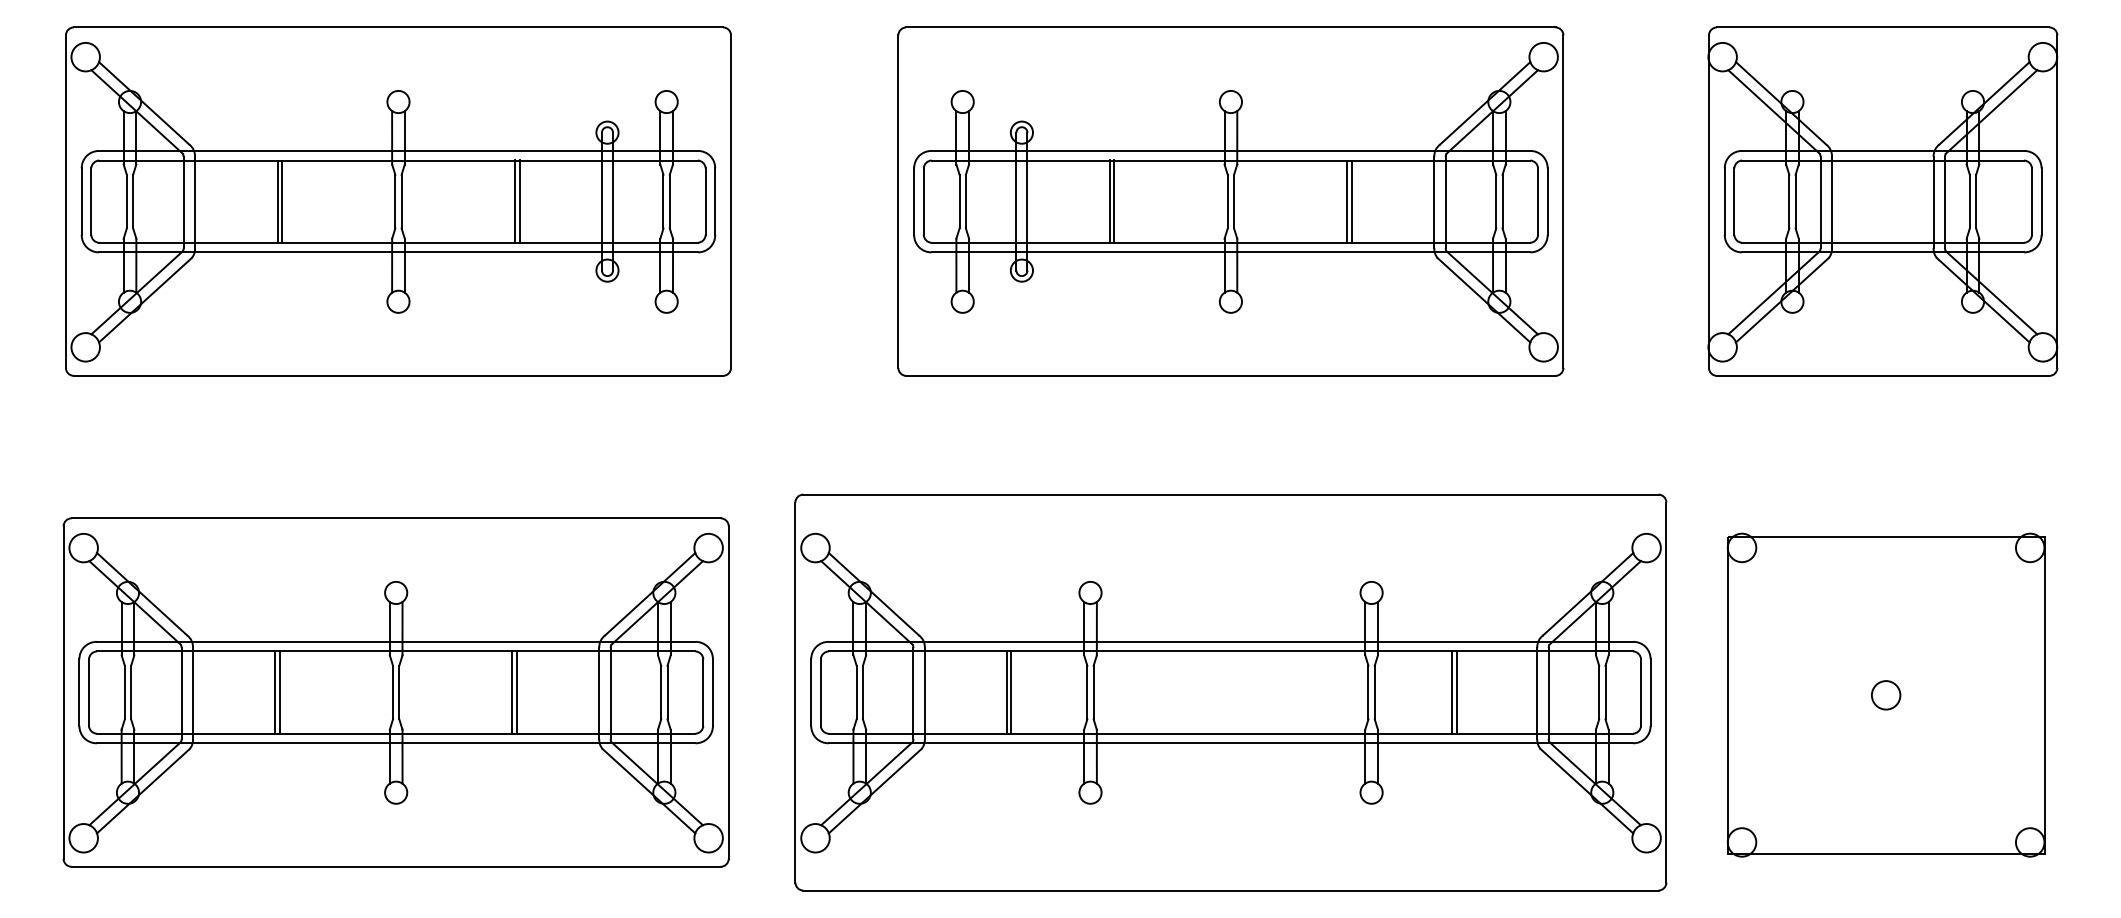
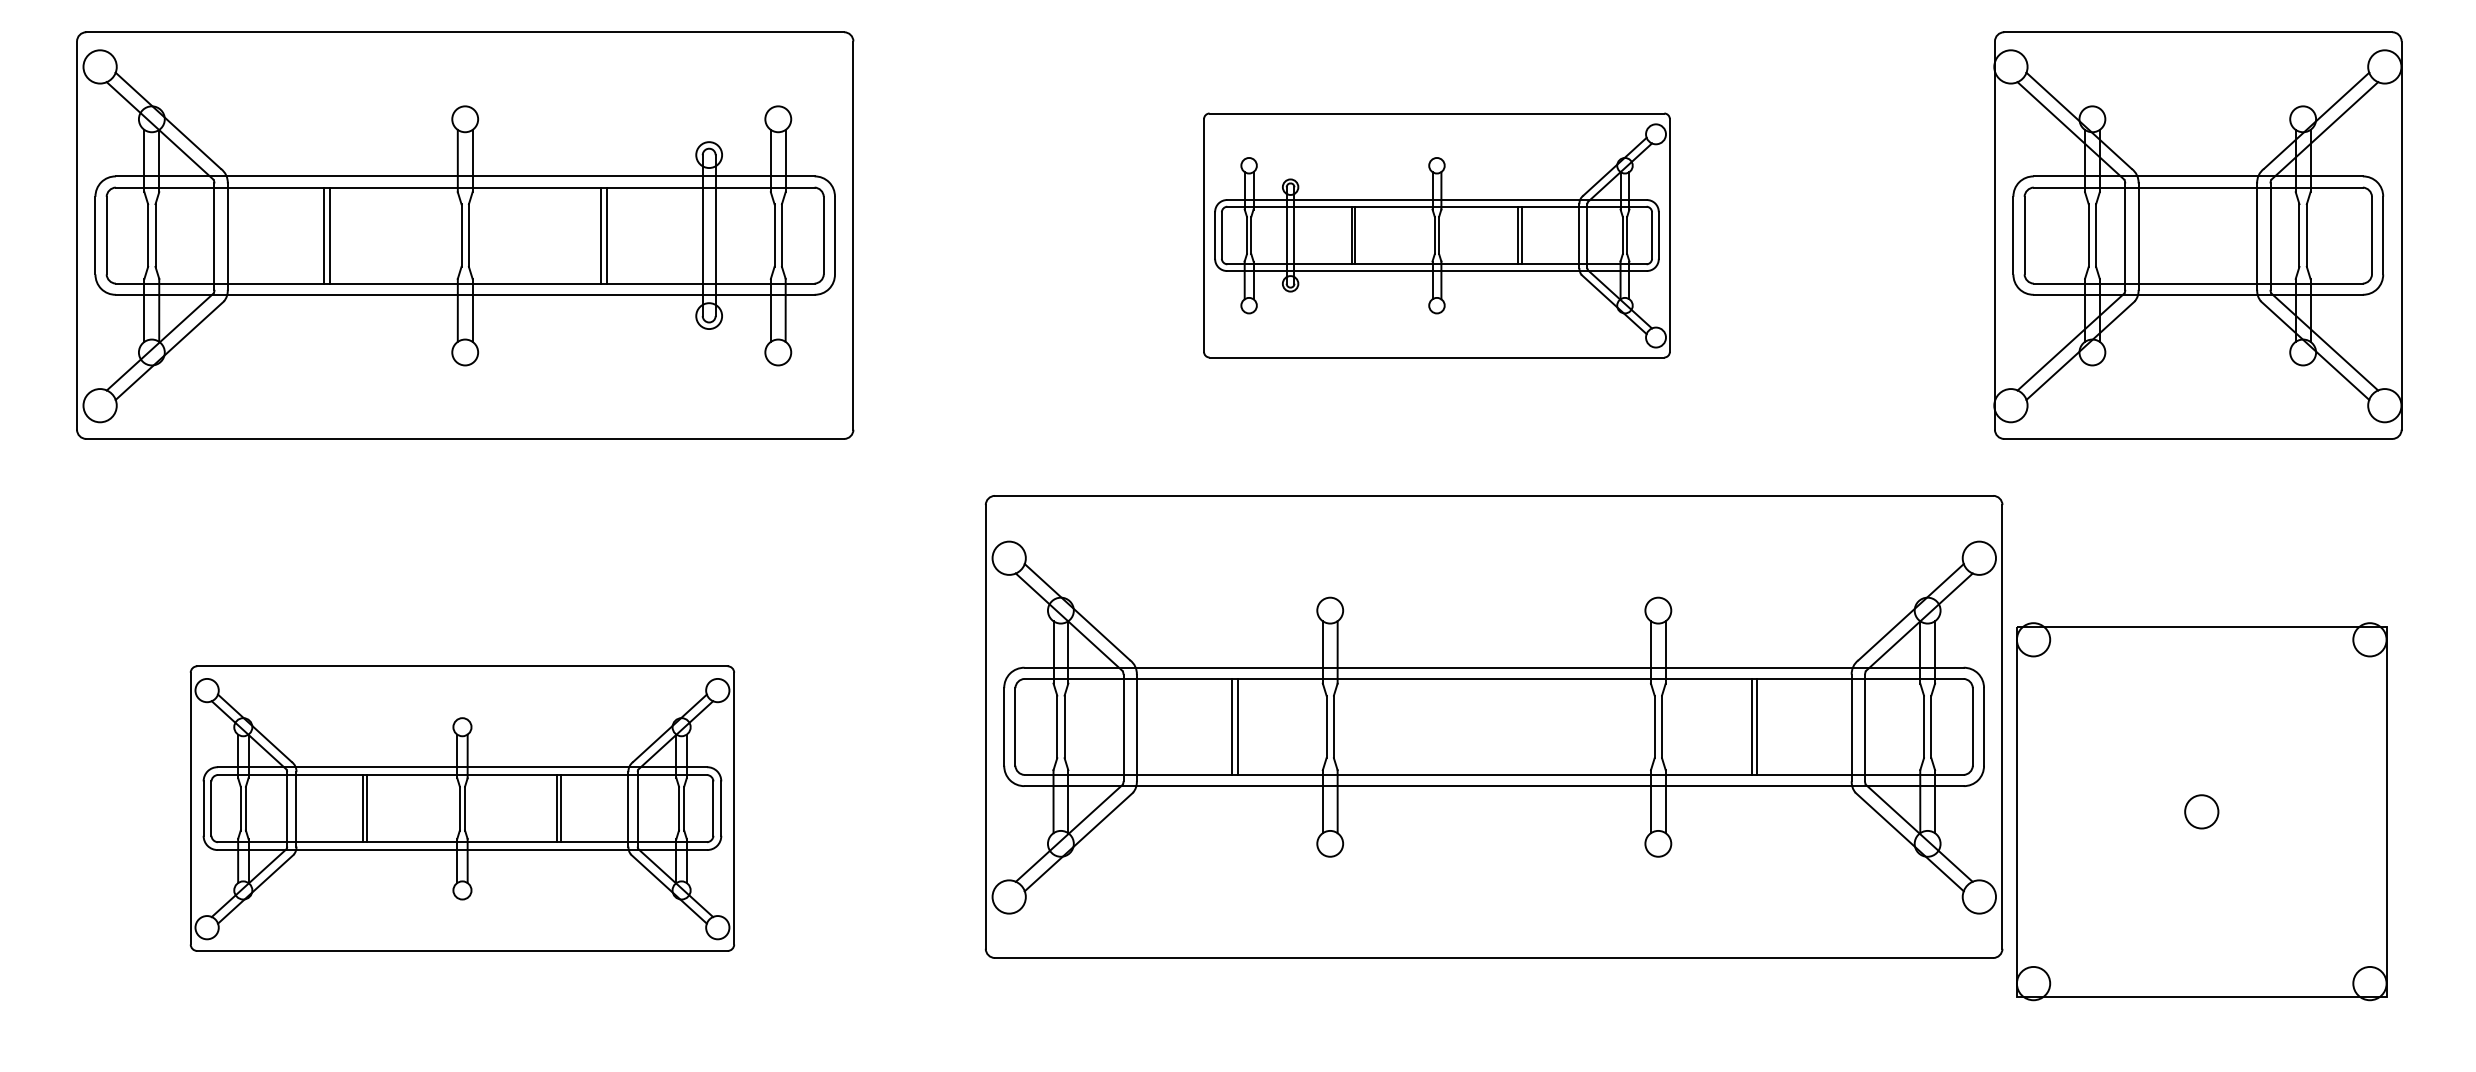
part: (1230, 201) -> (1436, 235), size x0.6
part: (395, 692) -> (461, 808), size x0.7
part: (1230, 692) -> (1493, 726), moved

